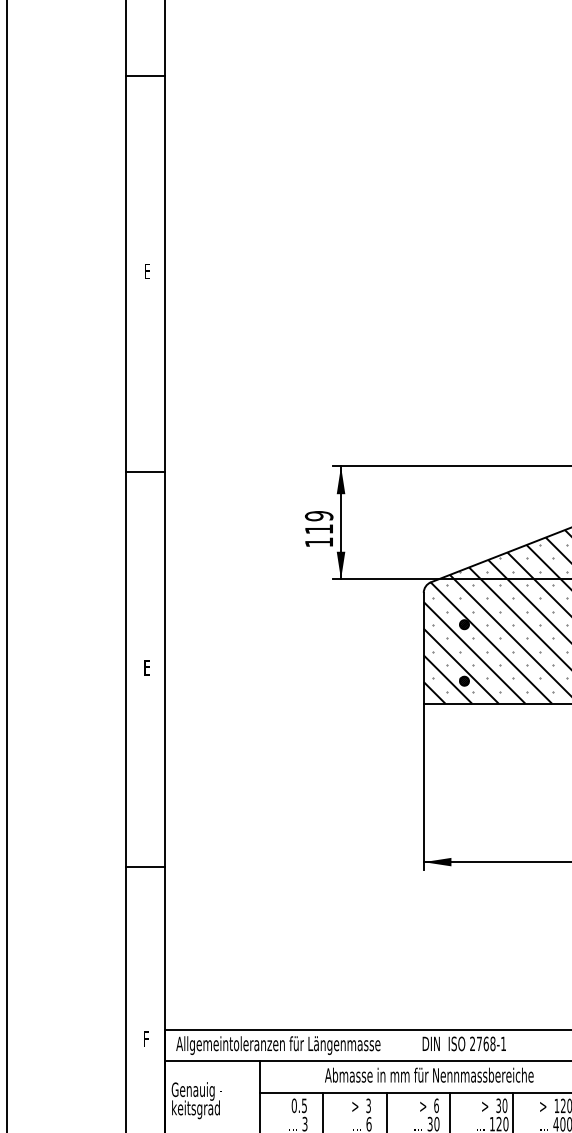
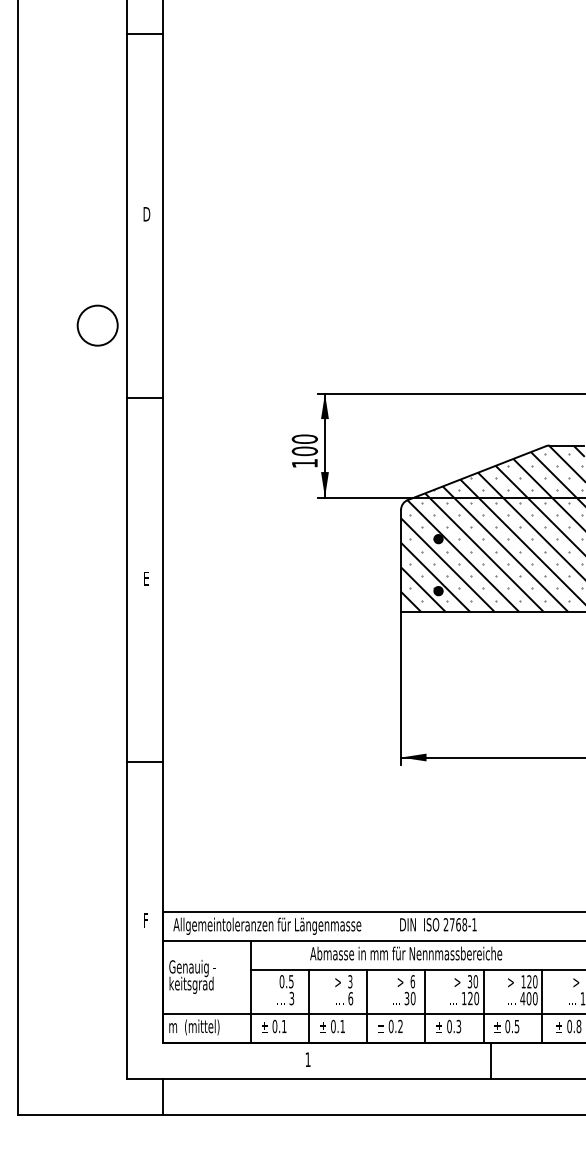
text: (147, 271) -> (146, 214), E -> D
circle: (93, 392) -> (97, 325), added
text: (318, 522) -> (304, 445), 119 -> 100

